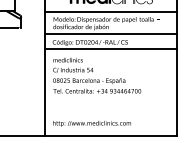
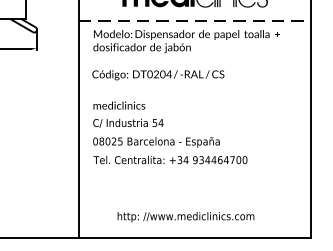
line: (111, 11) -> (195, 20), solid -> dashed
line: (111, 33) -> (195, 58), removed
line: (111, 49) -> (195, 86), removed
text: (91, 123) -> (184, 216), moved

